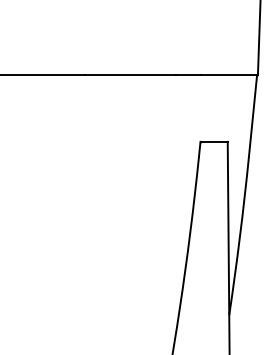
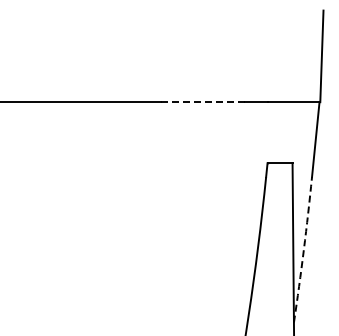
line: (129, 75) -> (202, 102), solid -> dashed
arc: (239, 235) -> (303, 249), solid -> dashed

